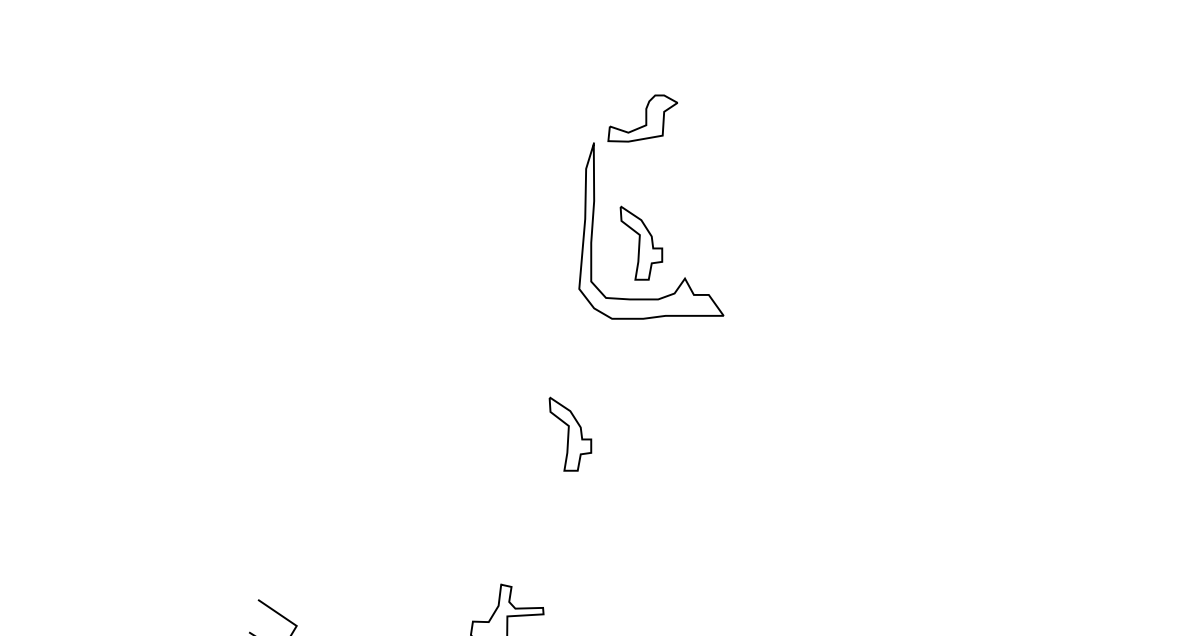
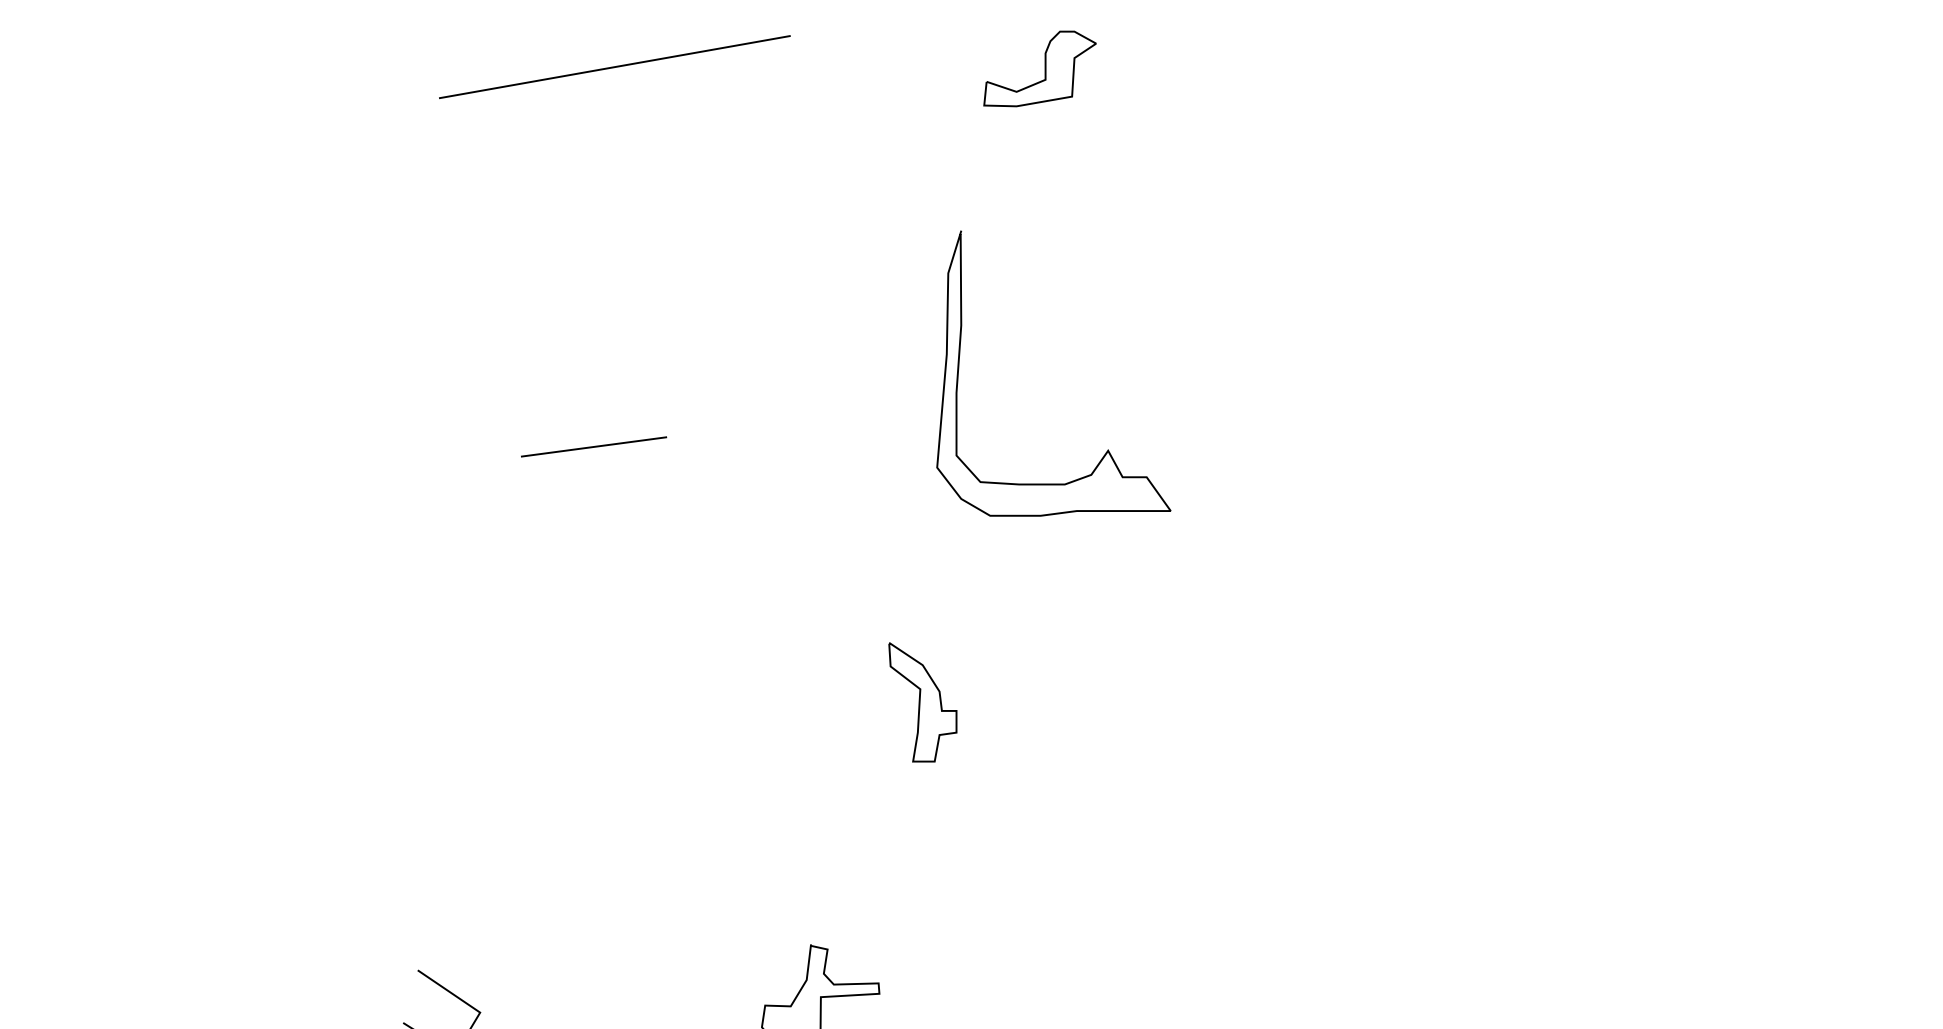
line: (379, 41) -> (614, 67), added
curve: (645, 118) -> (1044, 68), moved
curve: (640, 242) -> (1036, 392), removed
line: (366, 276) -> (593, 447), added

